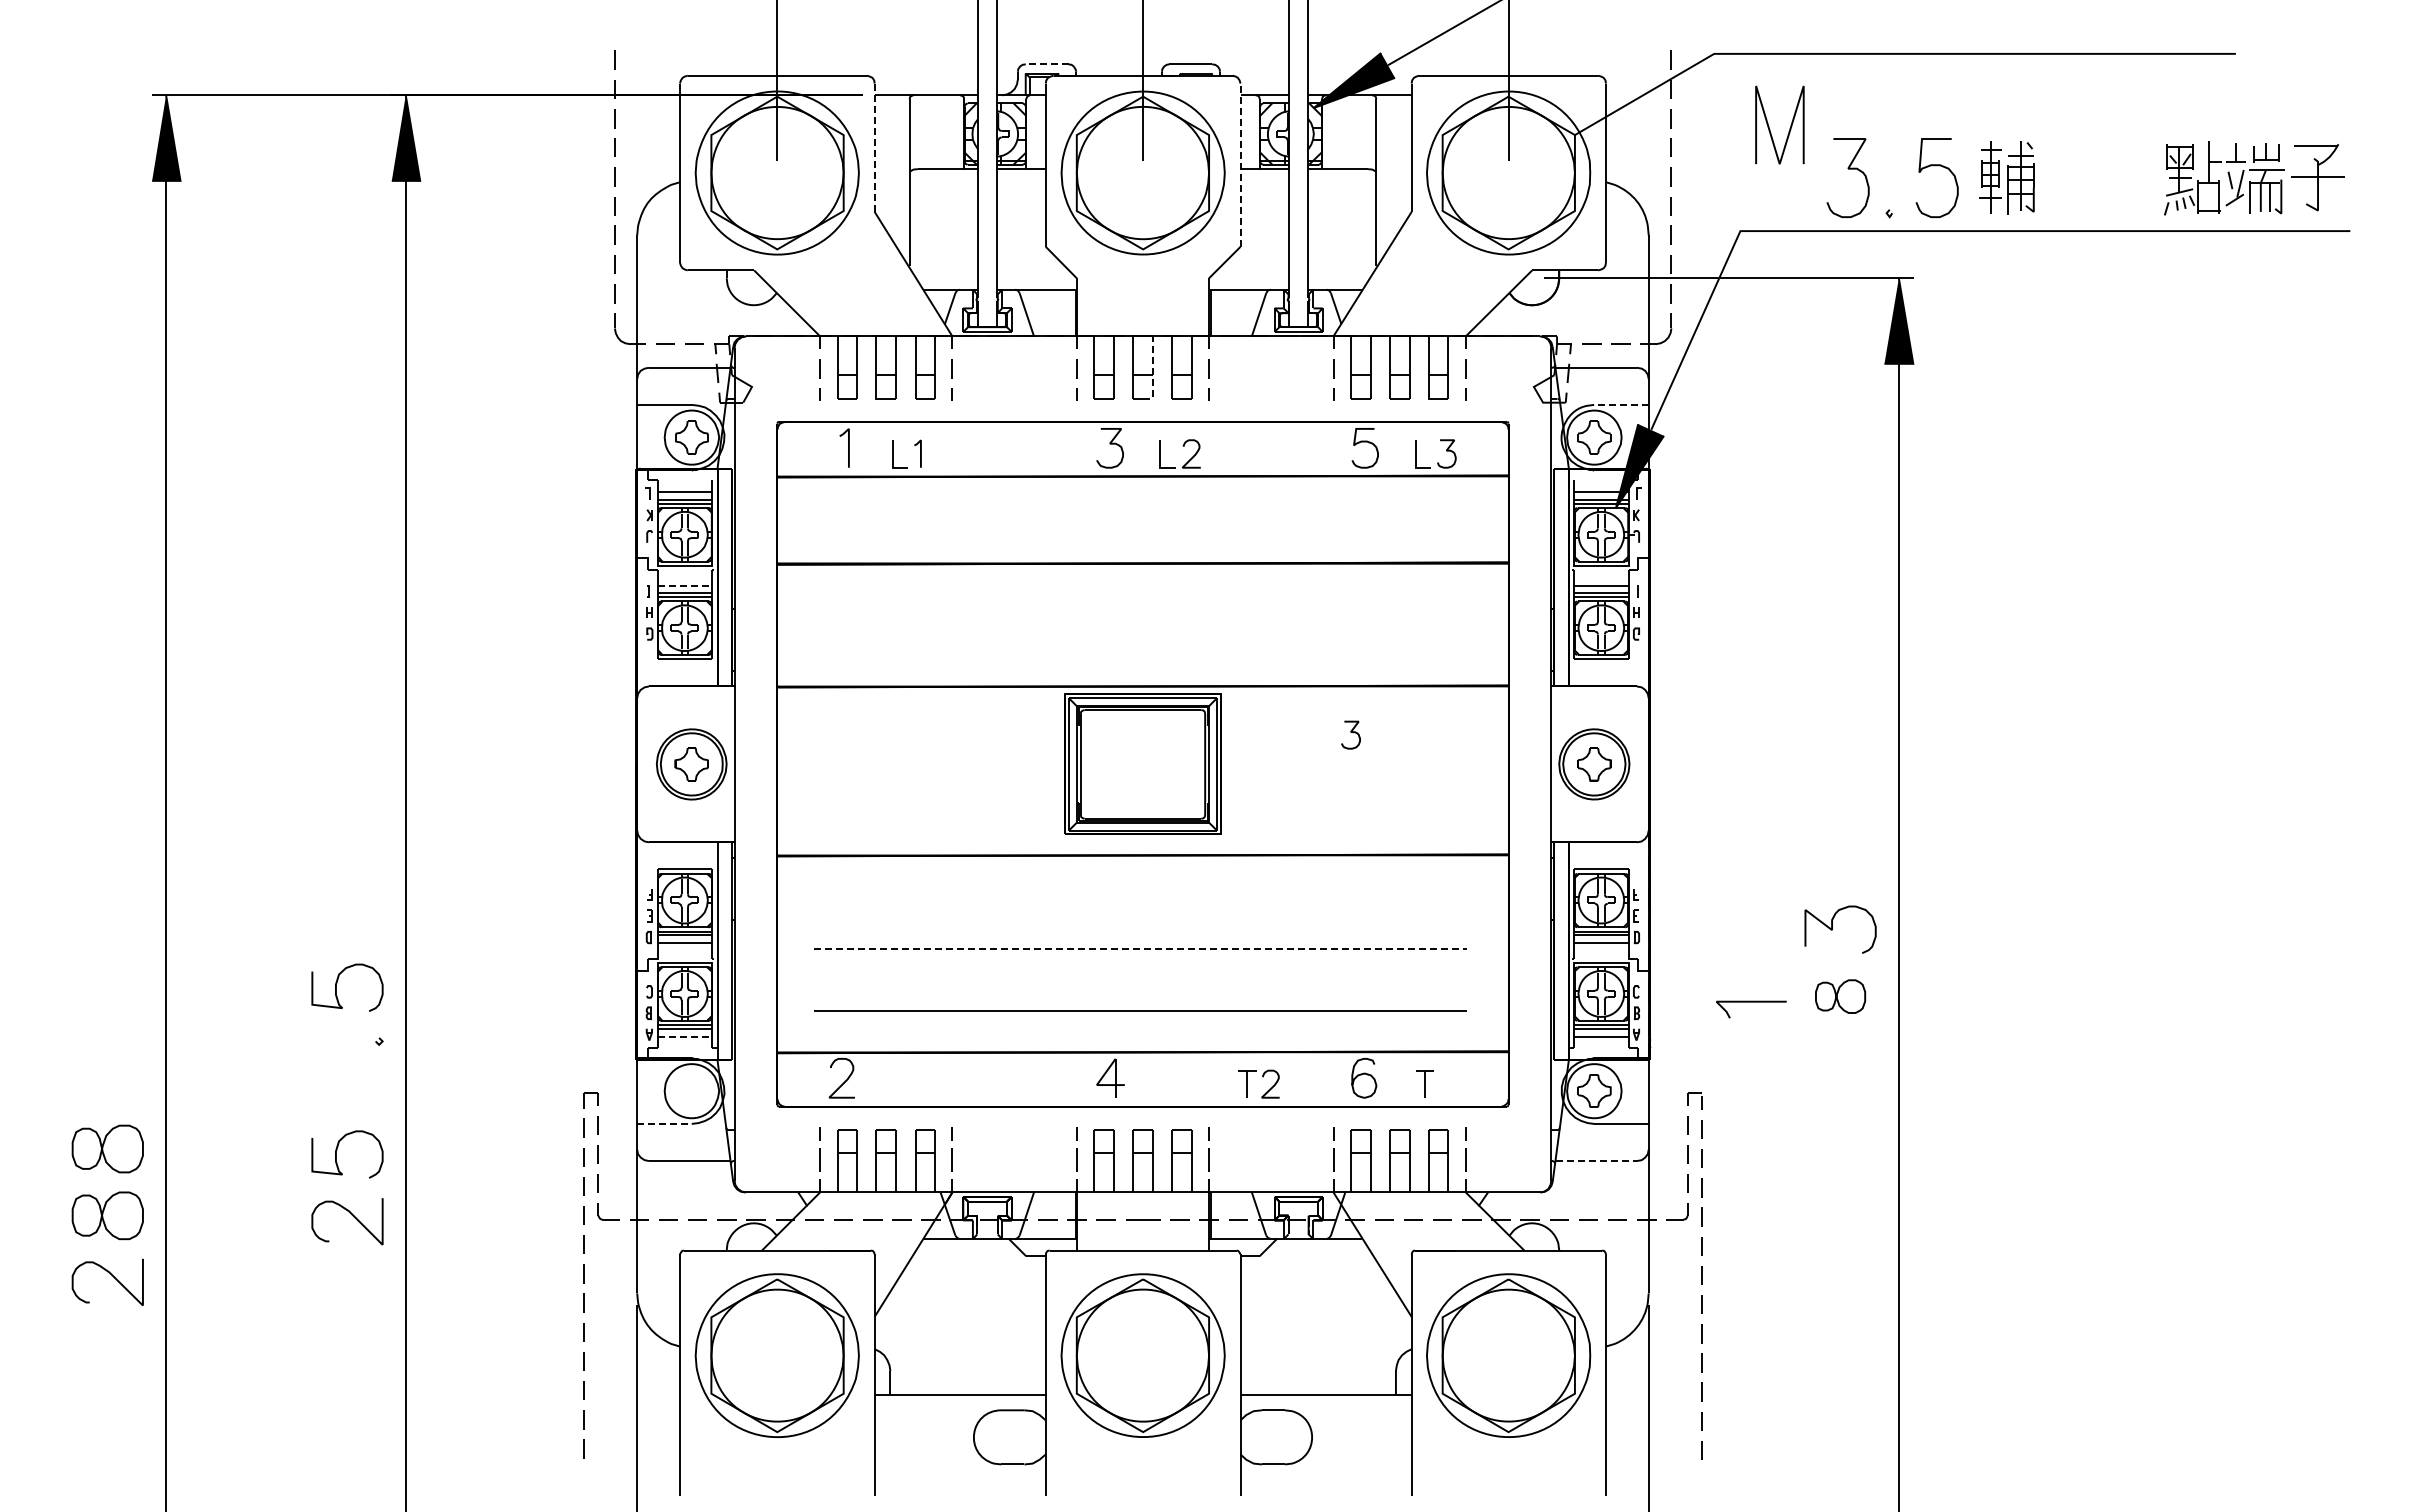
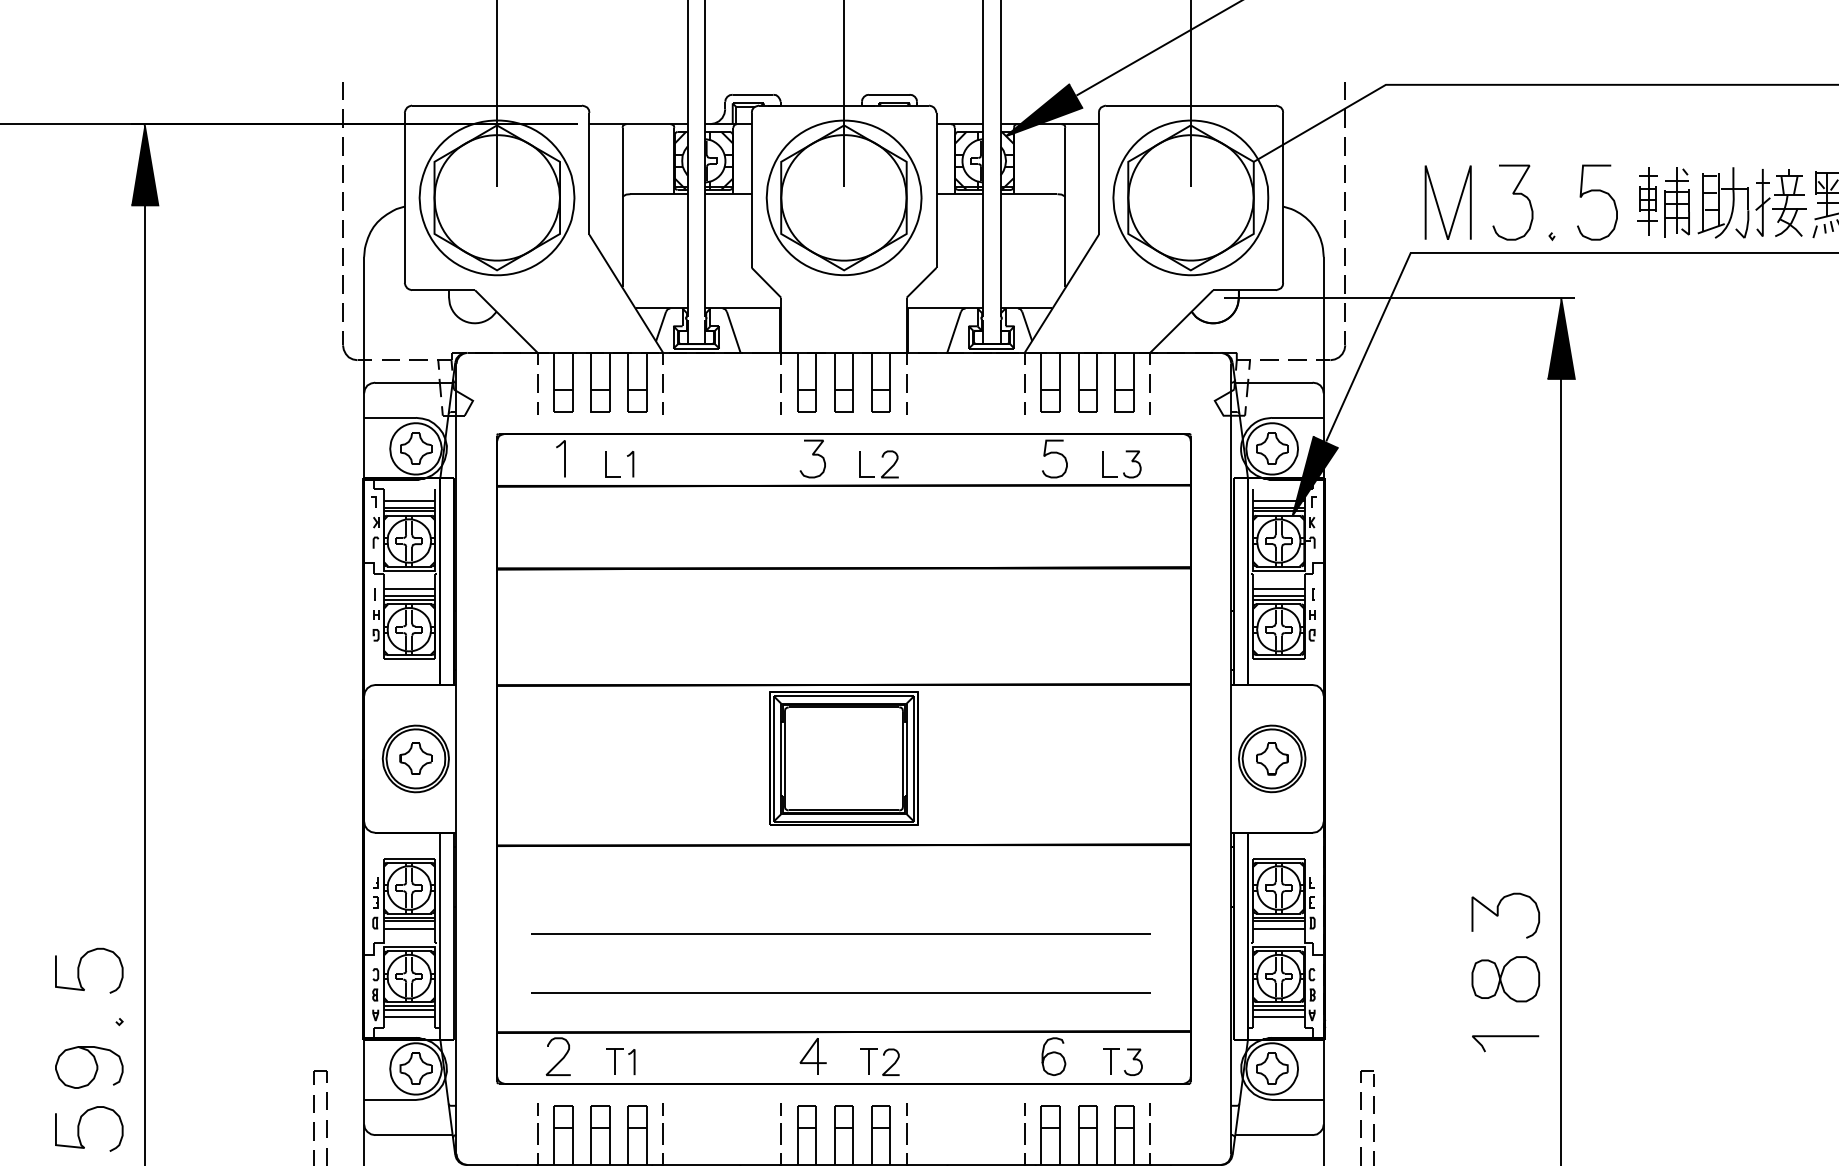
line: (1046, 64) -> (752, 94), dashed -> solid
line: (1769, 126) -> (1438, 204), moved
line: (874, 147) -> (589, 173), dashed -> solid
line: (1240, 165) -> (936, 190), dashed -> solid
part: (2100, 177) -> (1752, 202), added
line: (1152, 373) -> (853, 388), dashed -> solid
line: (1620, 404) -> (1296, 417), dashed -> solid
line: (685, 585) -> (409, 589), dashed -> solid
curve: (1350, 732) -> (1132, 1059), moved
line: (1140, 948) -> (841, 933), dashed -> solid
part: (1840, 996) -> (1505, 979), size x1.43
line: (1751, 1002) -> (1505, 1036), moved
line: (685, 1036) -> (409, 1017), dashed -> solid
part: (1262, 1077) -> (883, 1055), moved
part: (908, 1083) -> (621, 1061), added
curve: (354, 1087) -> (95, 1065), added
part: (691, 1090) -> (415, 1068), added
line: (664, 1123) -> (390, 1099), dashed -> solid
line: (1596, 1161) -> (1274, 1135), dashed -> solid

